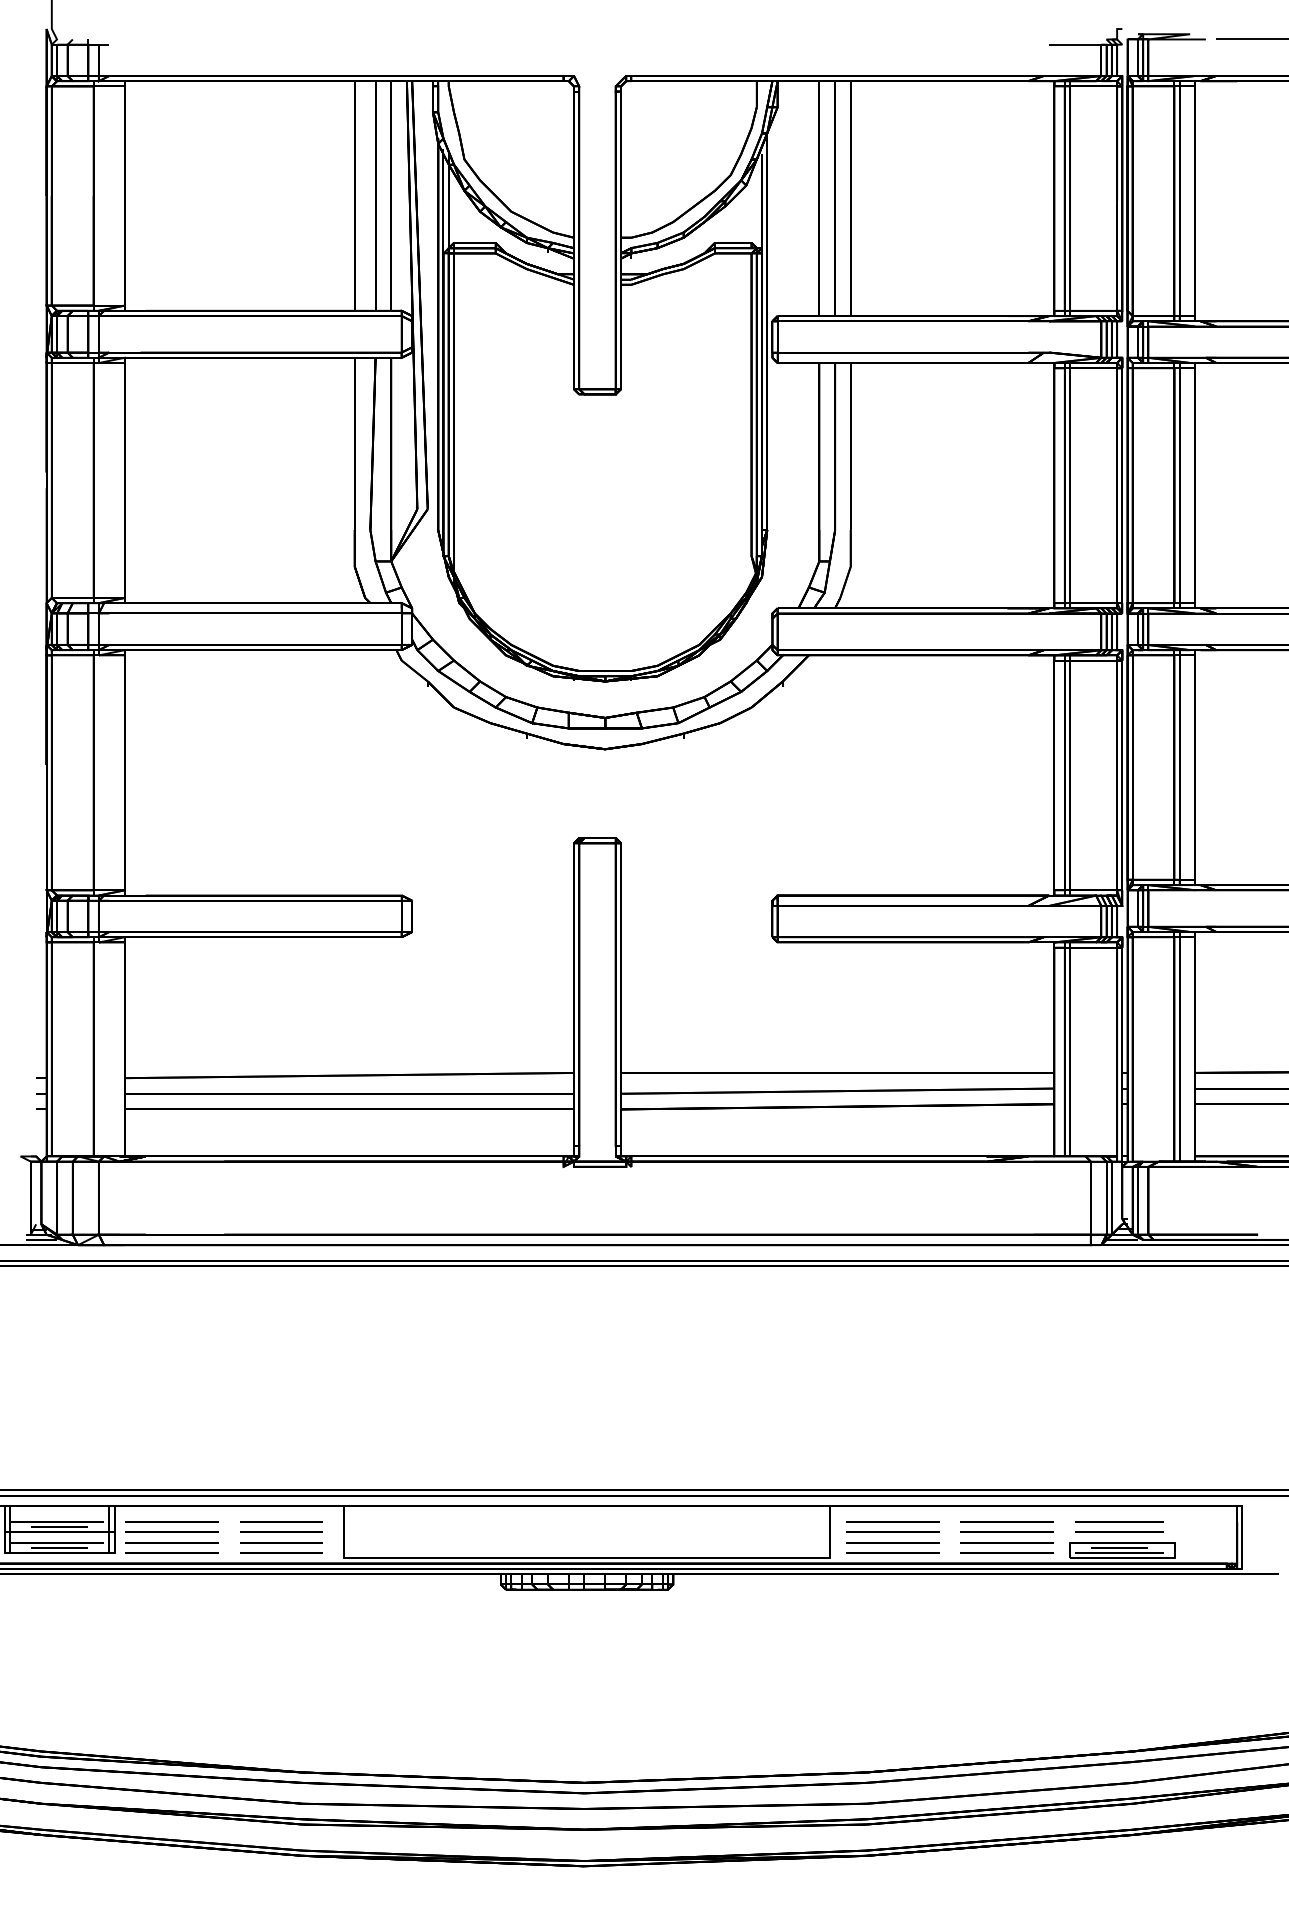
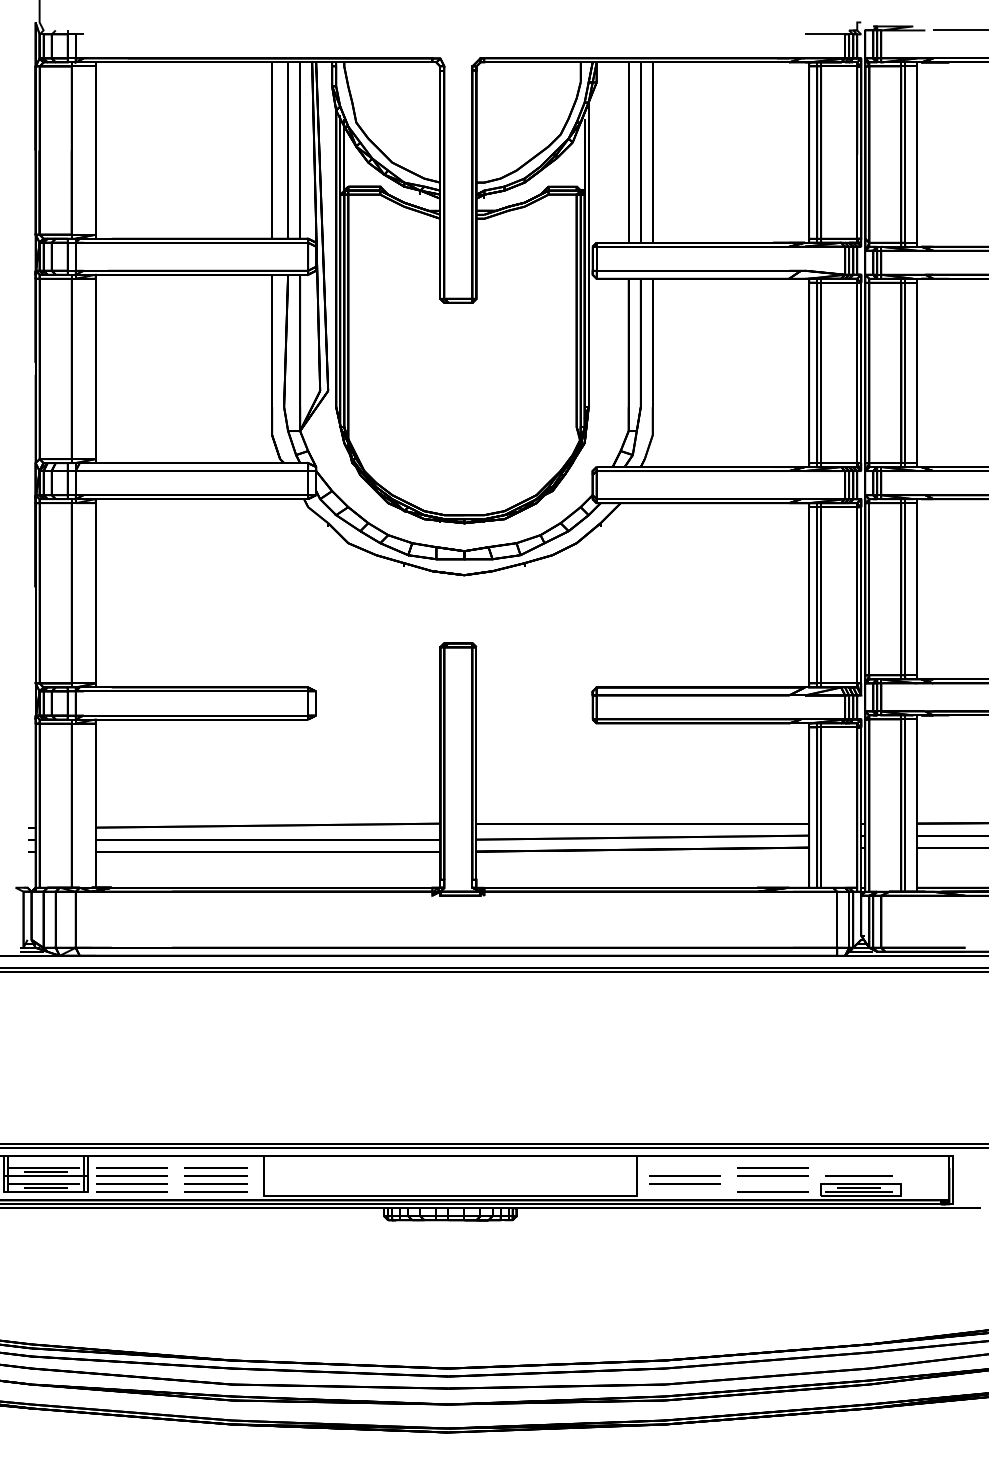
line: (892, 1521) -> (684, 1167), removed
line: (1119, 1521) -> (859, 1167), removed
line: (1006, 1542) -> (772, 1184), removed
line: (892, 1552) -> (684, 1191), removed

